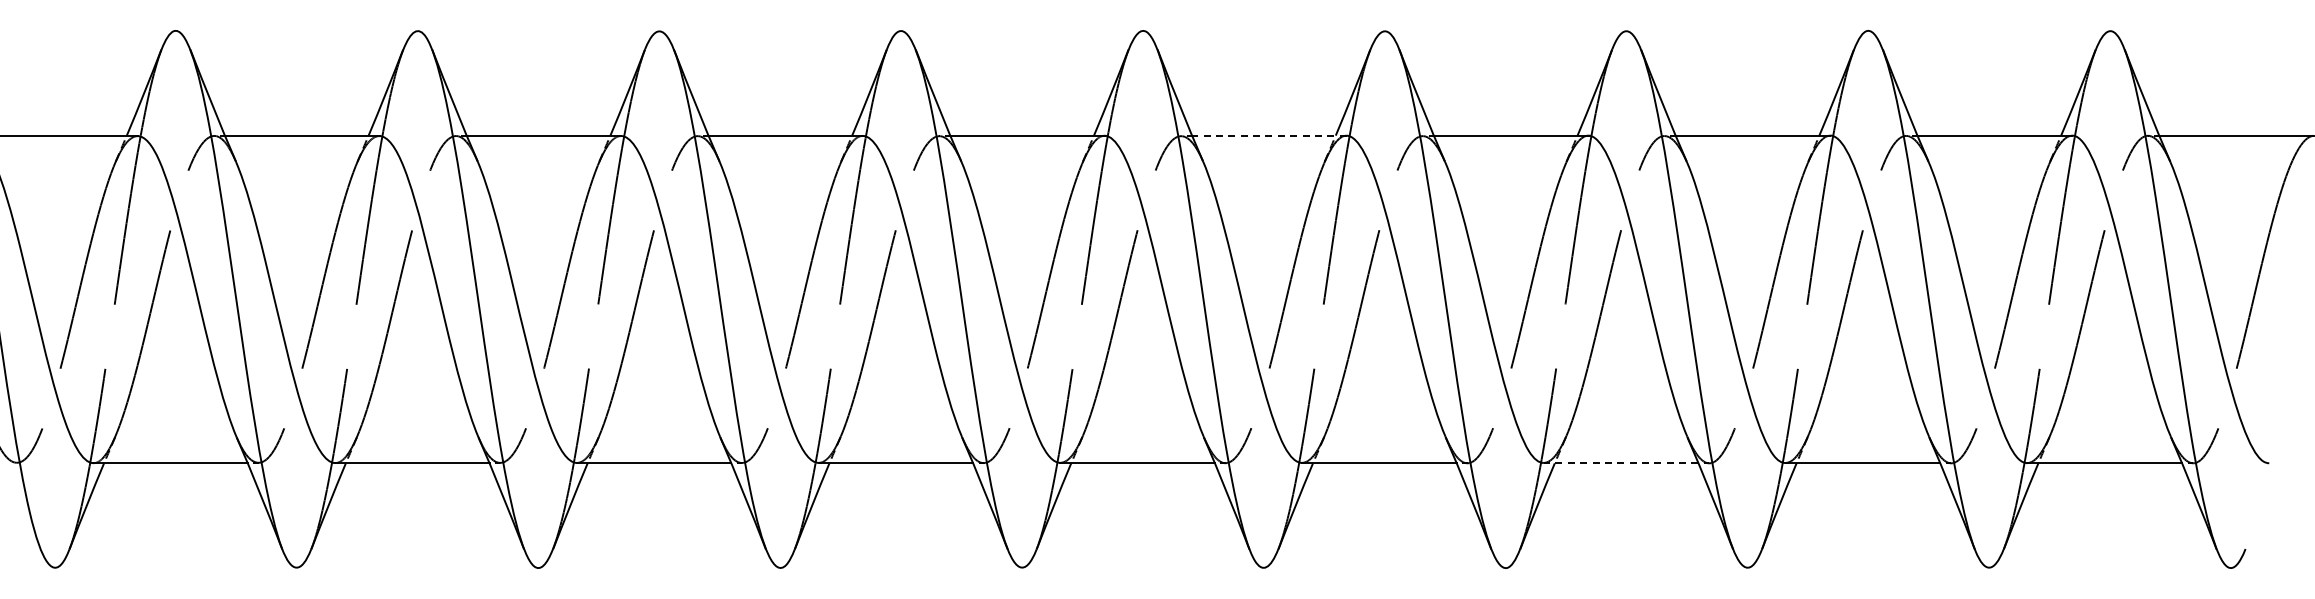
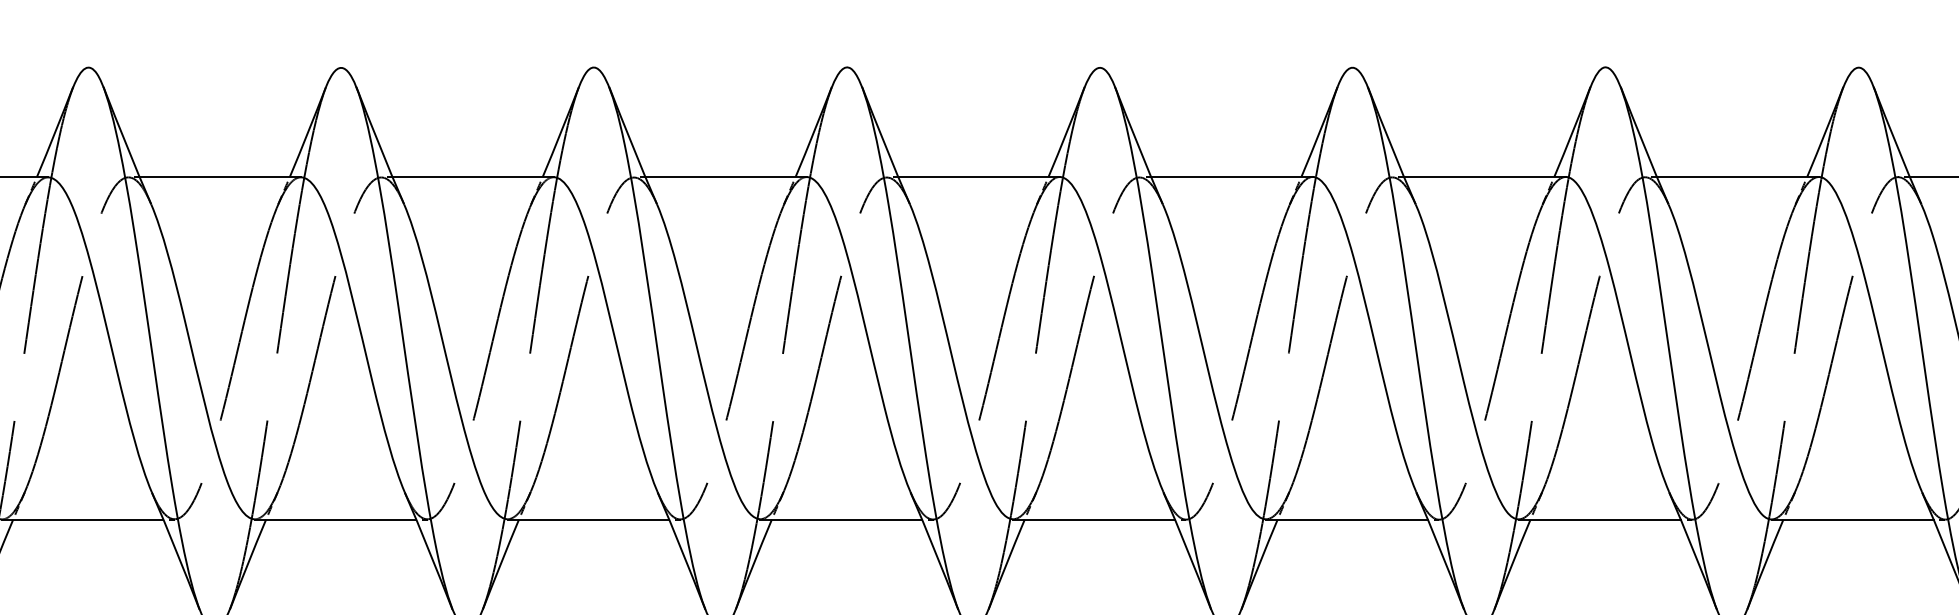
line: (1268, 135) -> (978, 176), dashed -> solid
line: (1620, 463) -> (1346, 519), dashed -> solid

